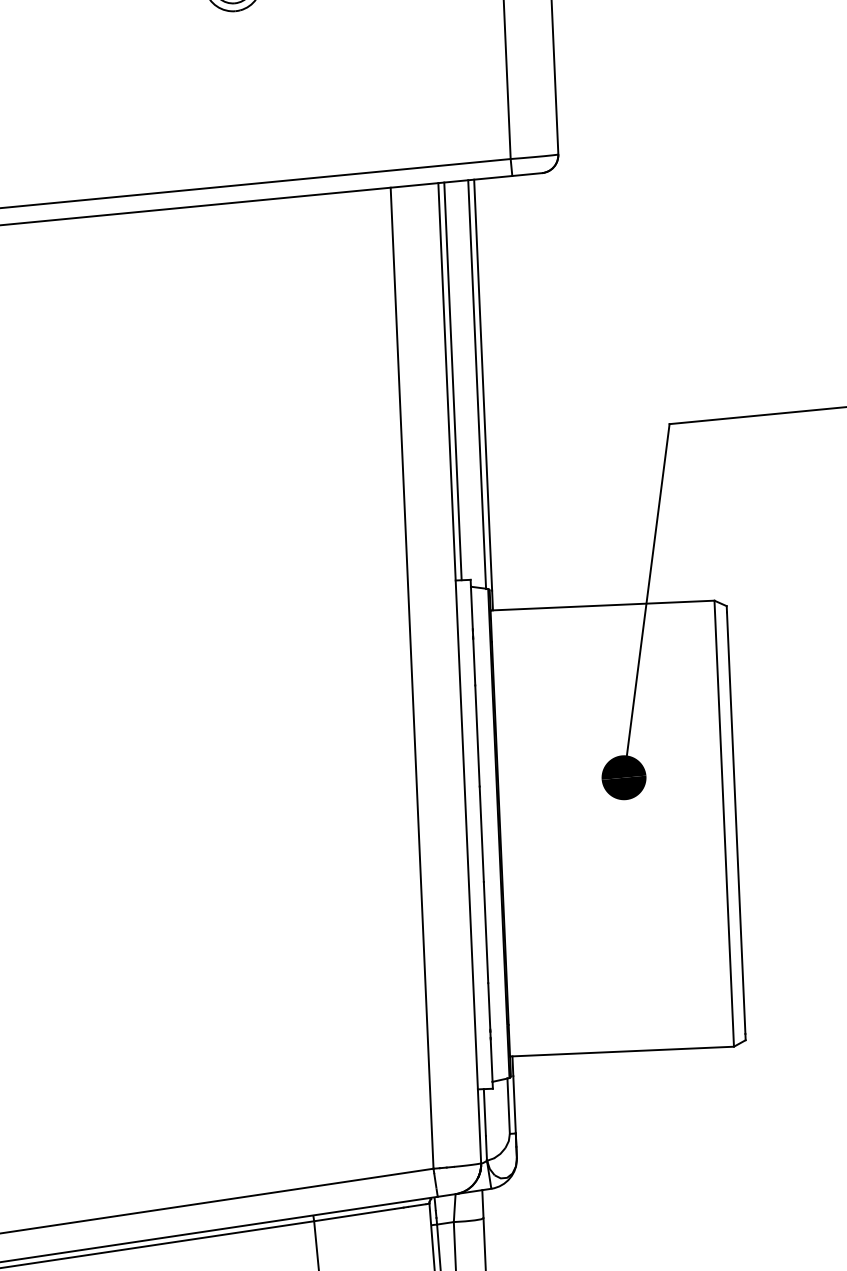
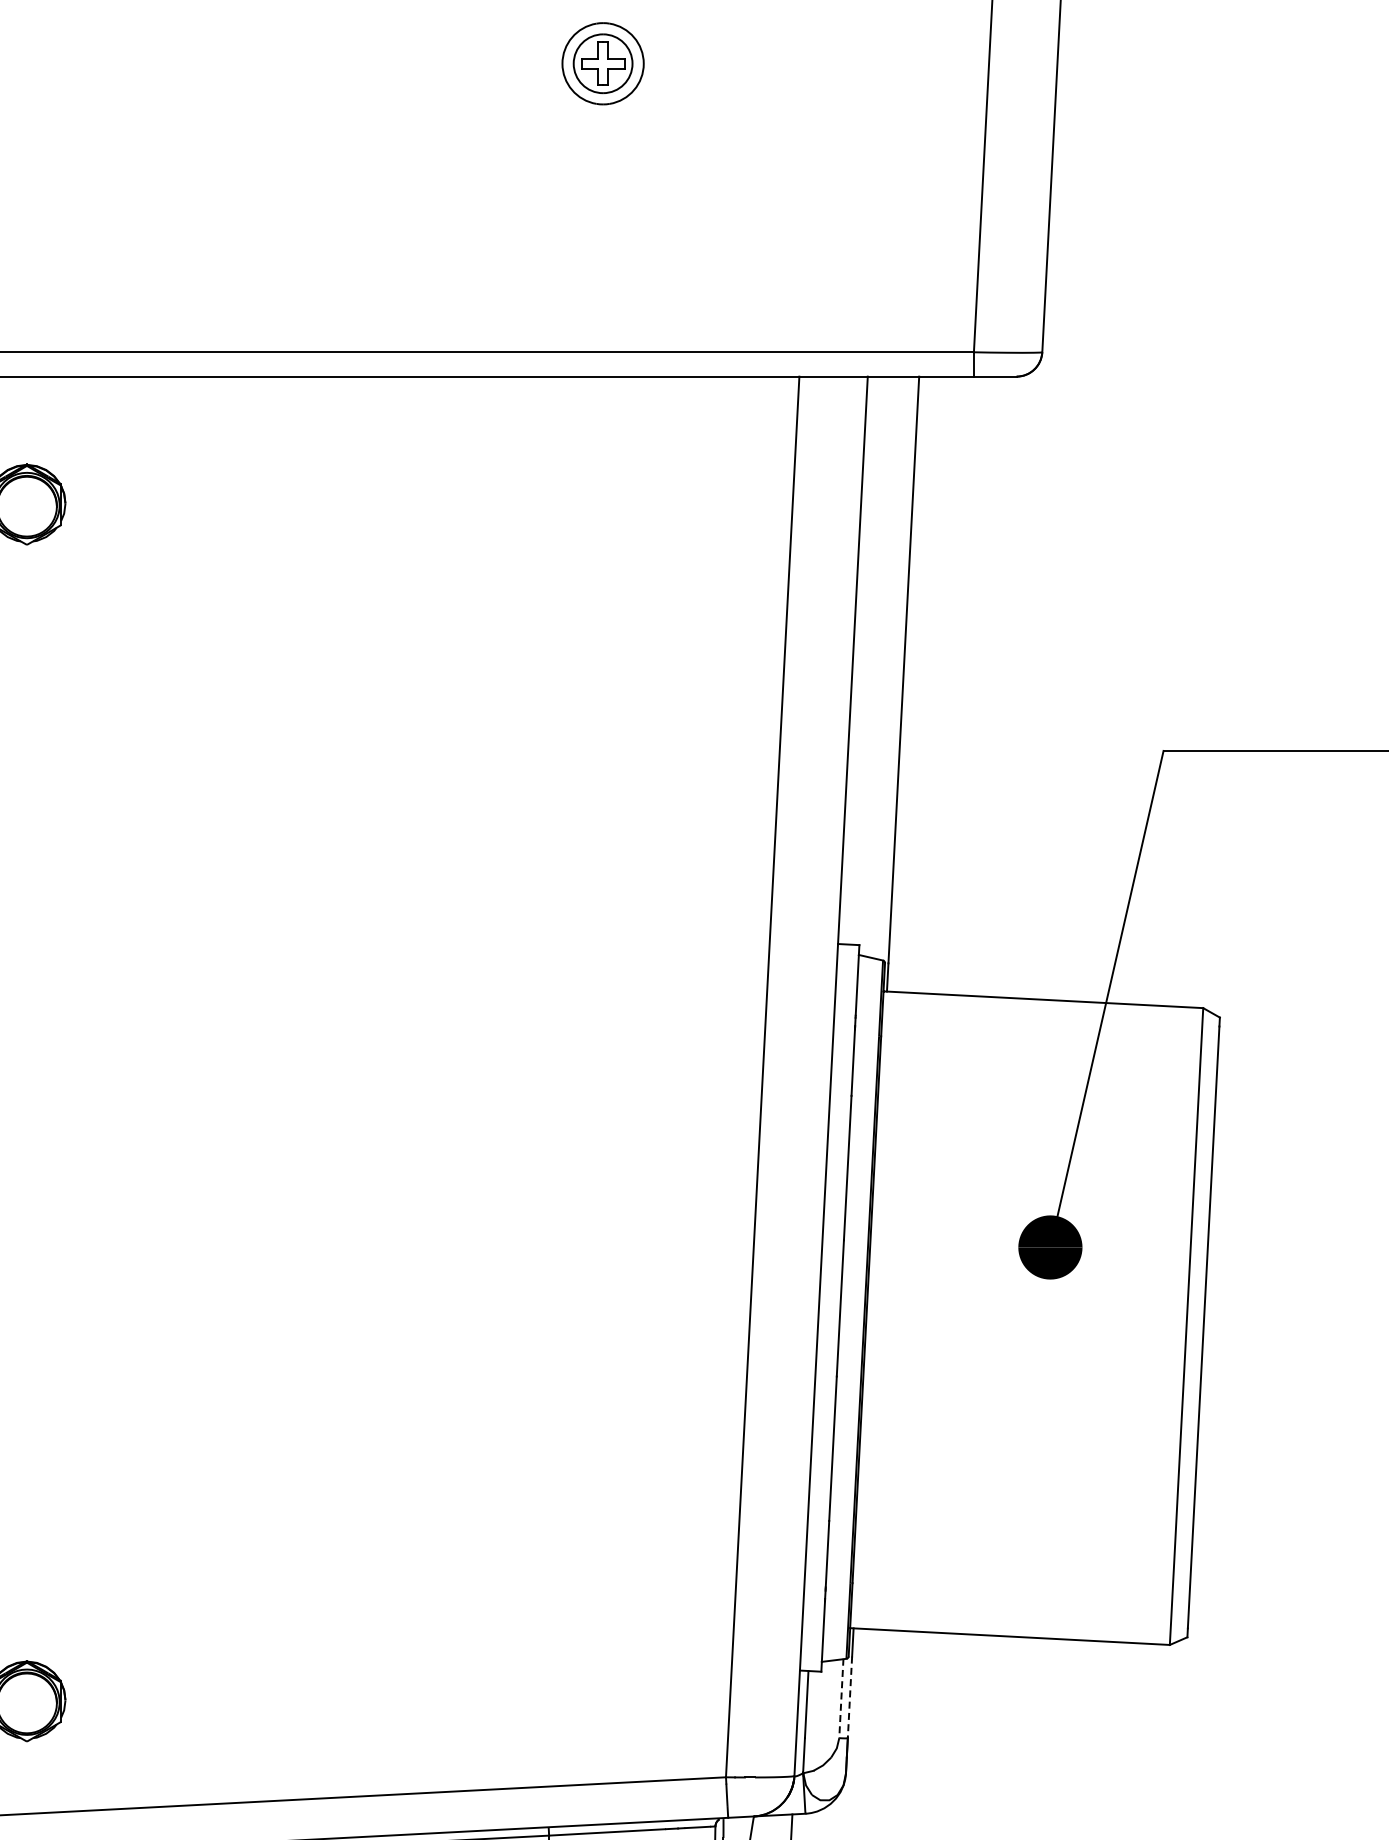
line: (453, 381) -> (861, 660), removed
line: (477, 384) -> (895, 668), removed
line: (514, 1104) -> (849, 1697), solid -> dashed
line: (508, 1106) -> (841, 1698), solid -> dashed

